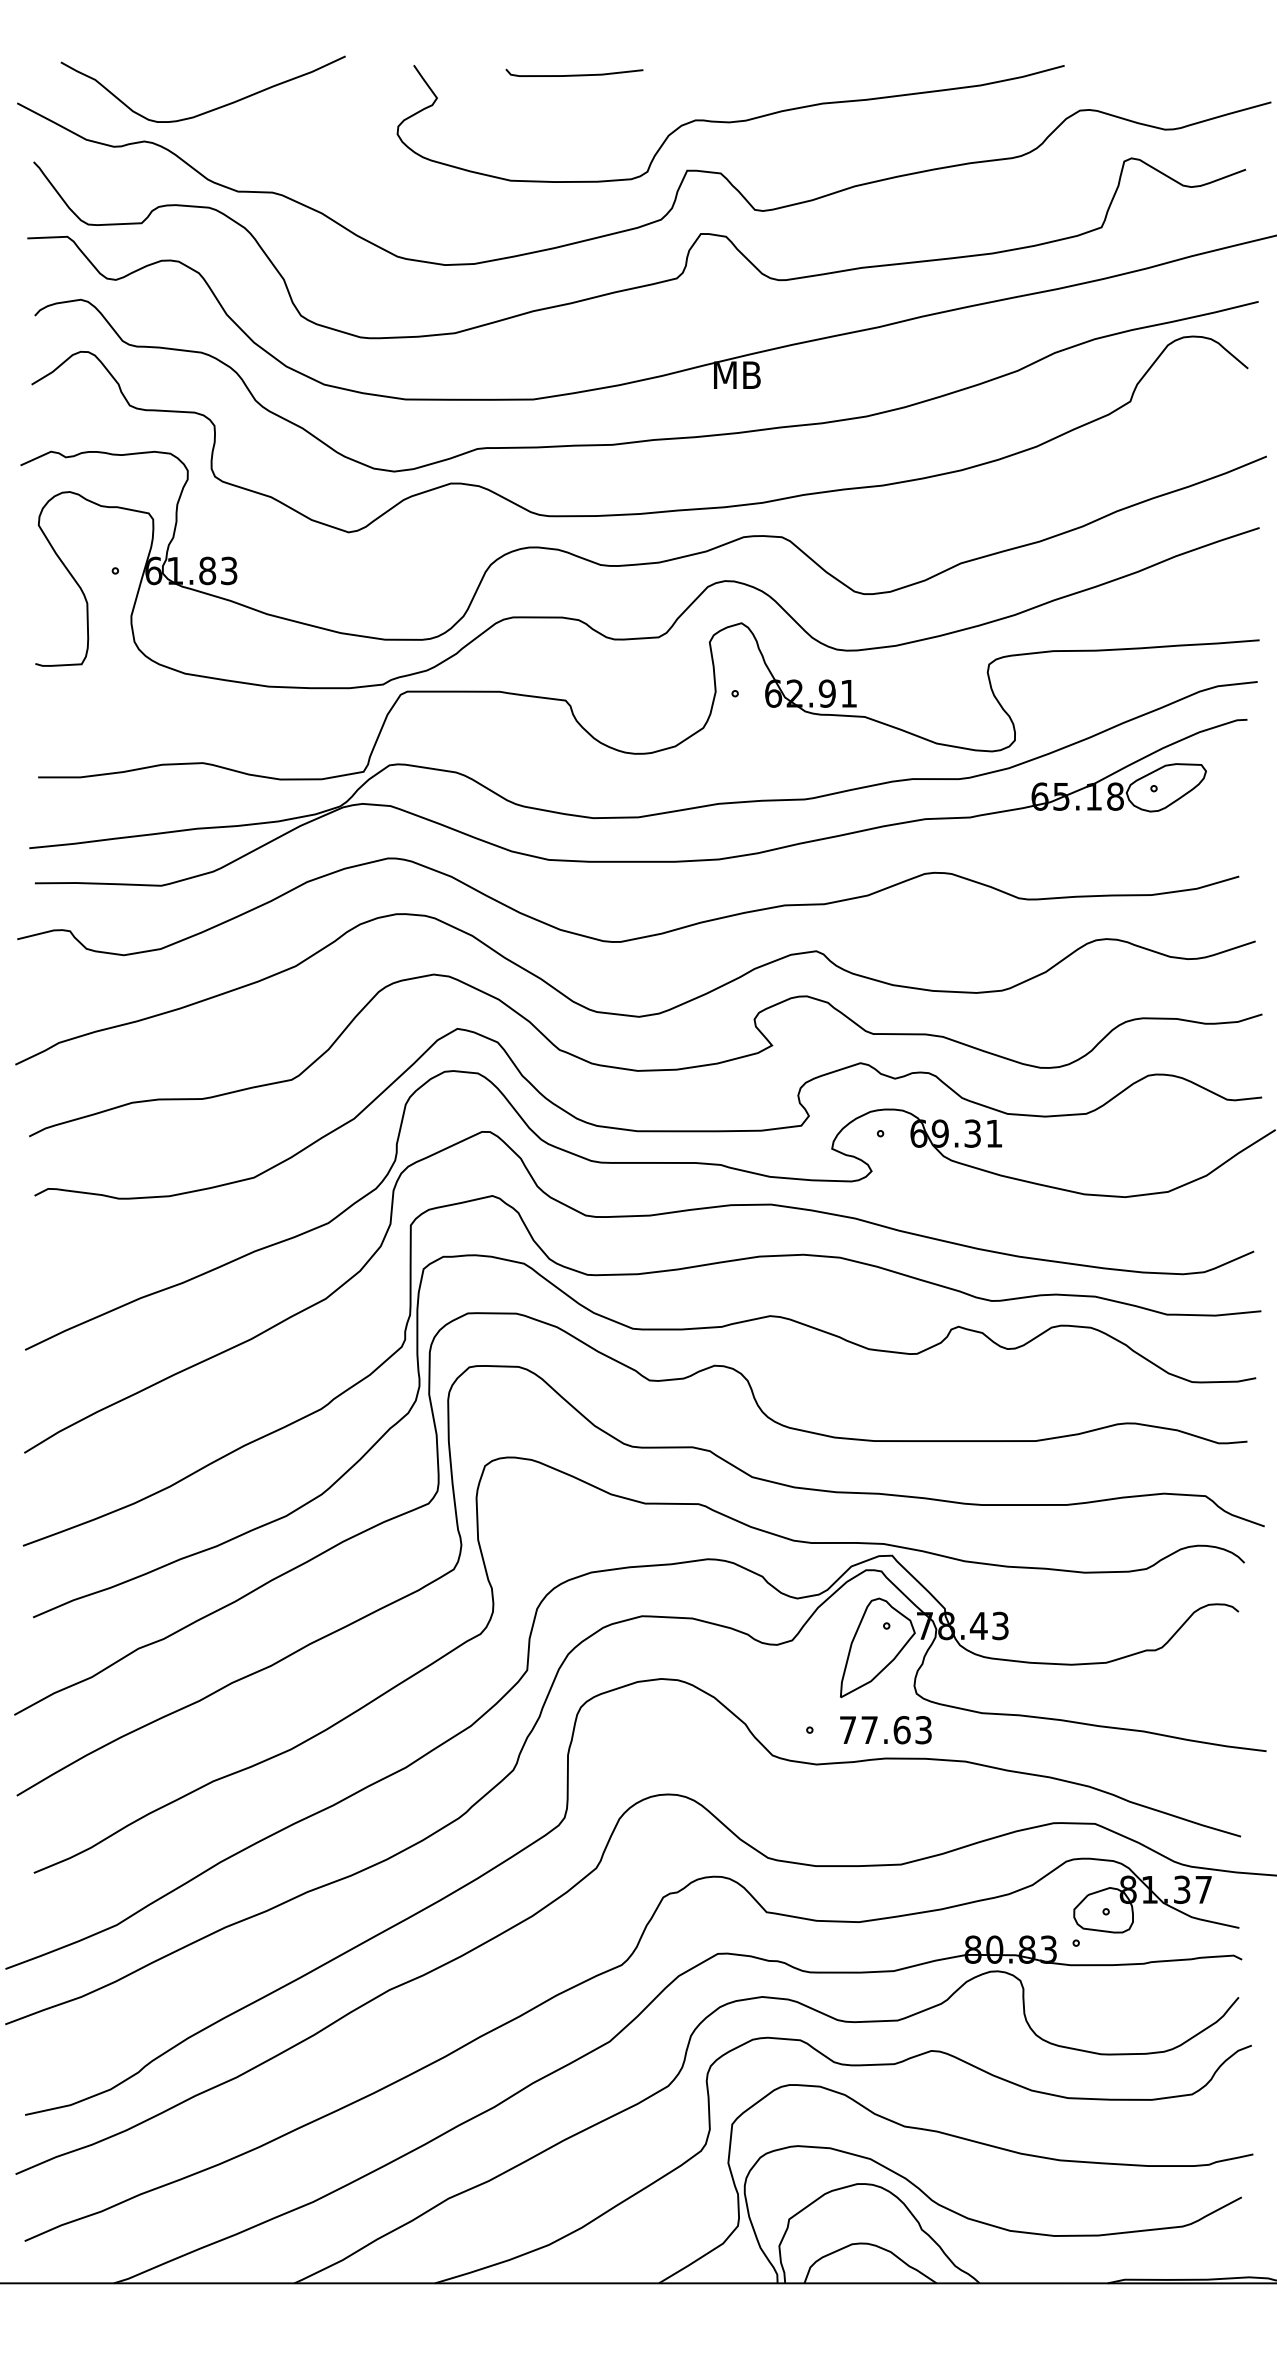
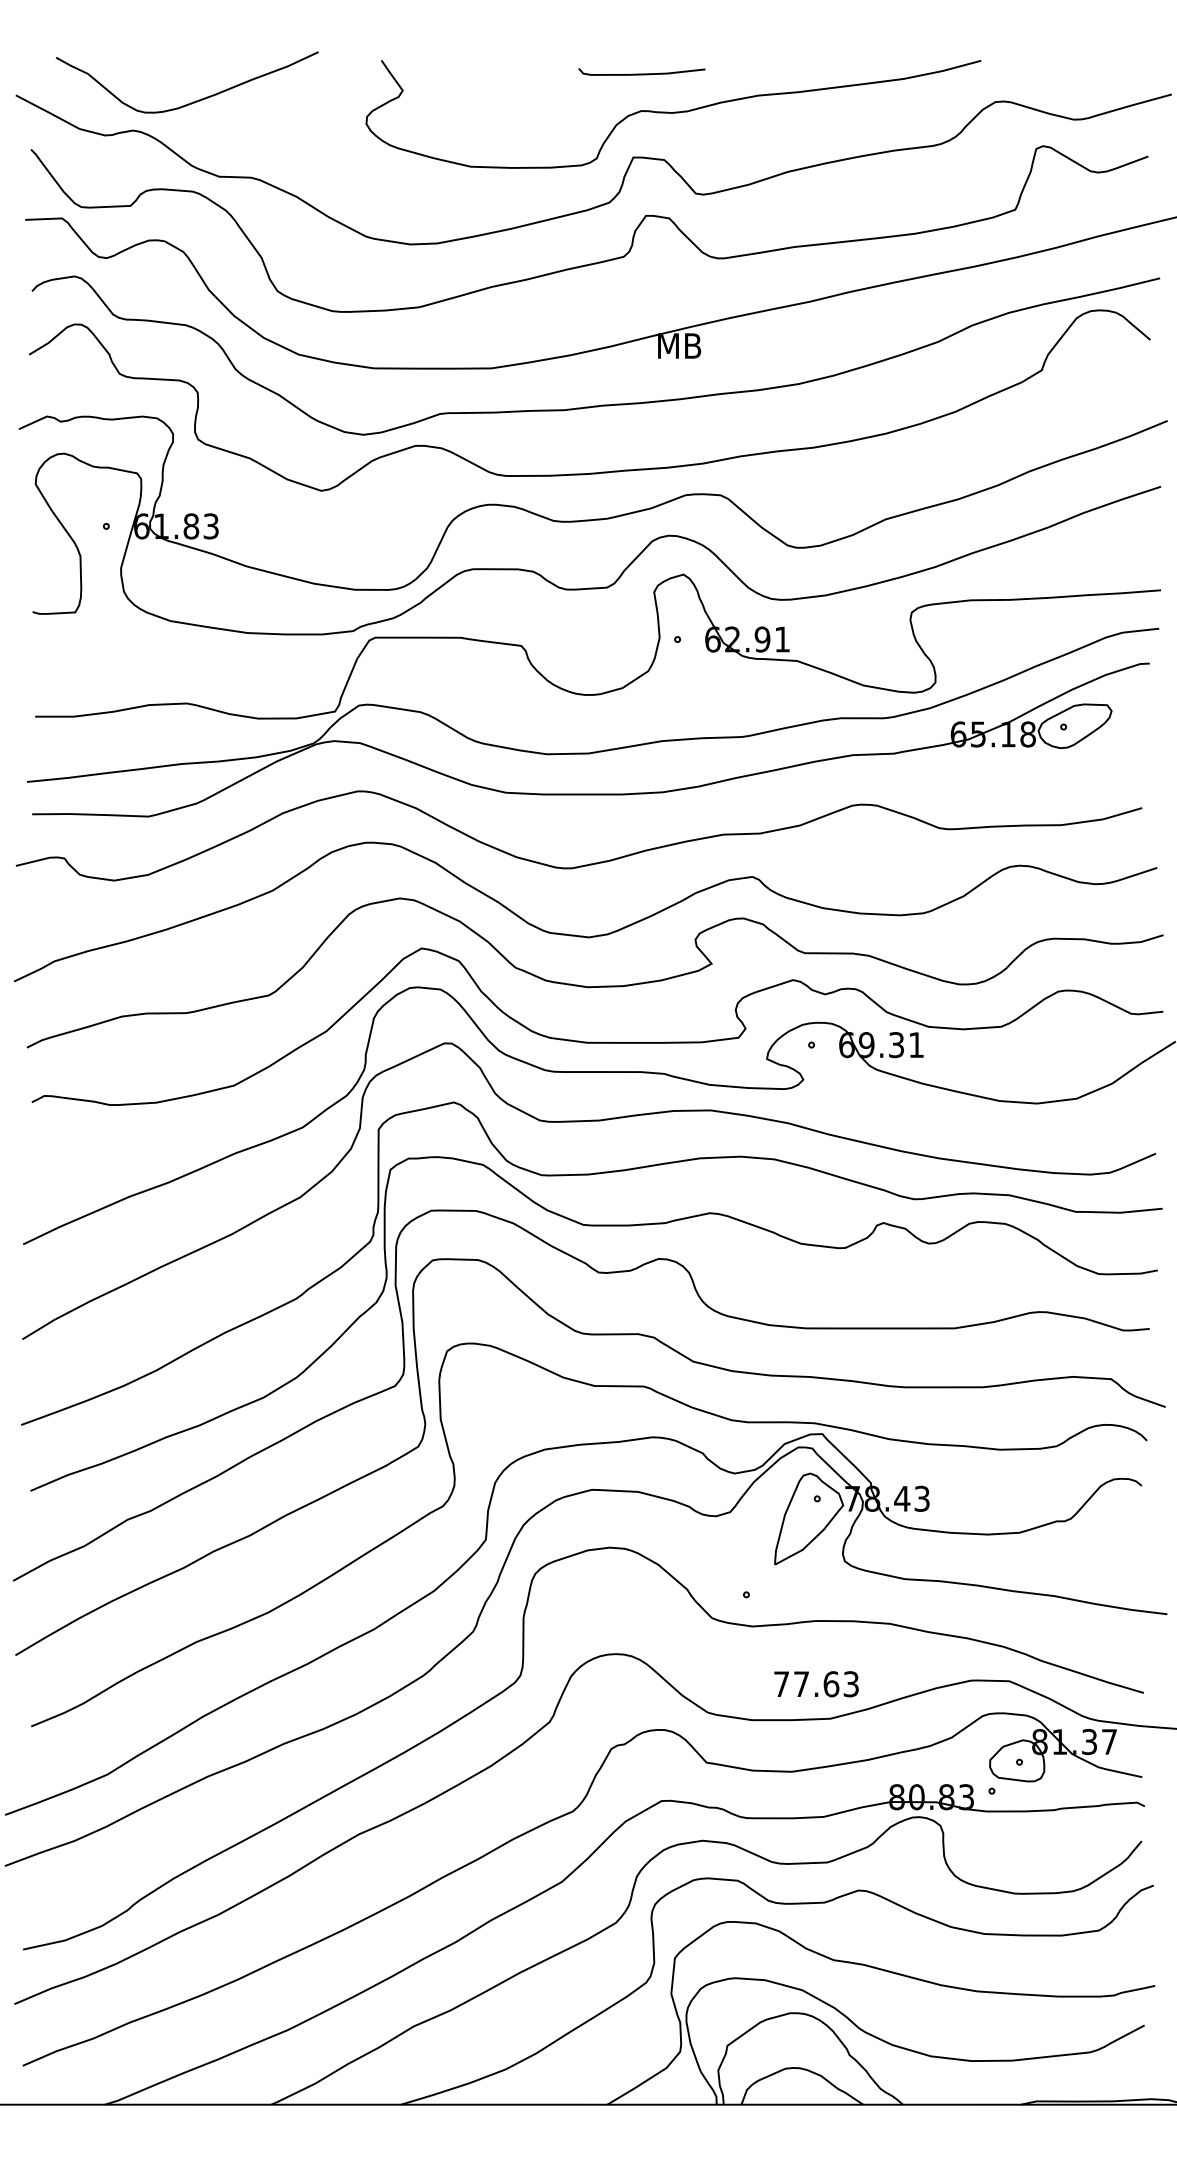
curve: (574, 74) -> (641, 73), moved
text: (885, 1730) -> (816, 1684), moved

